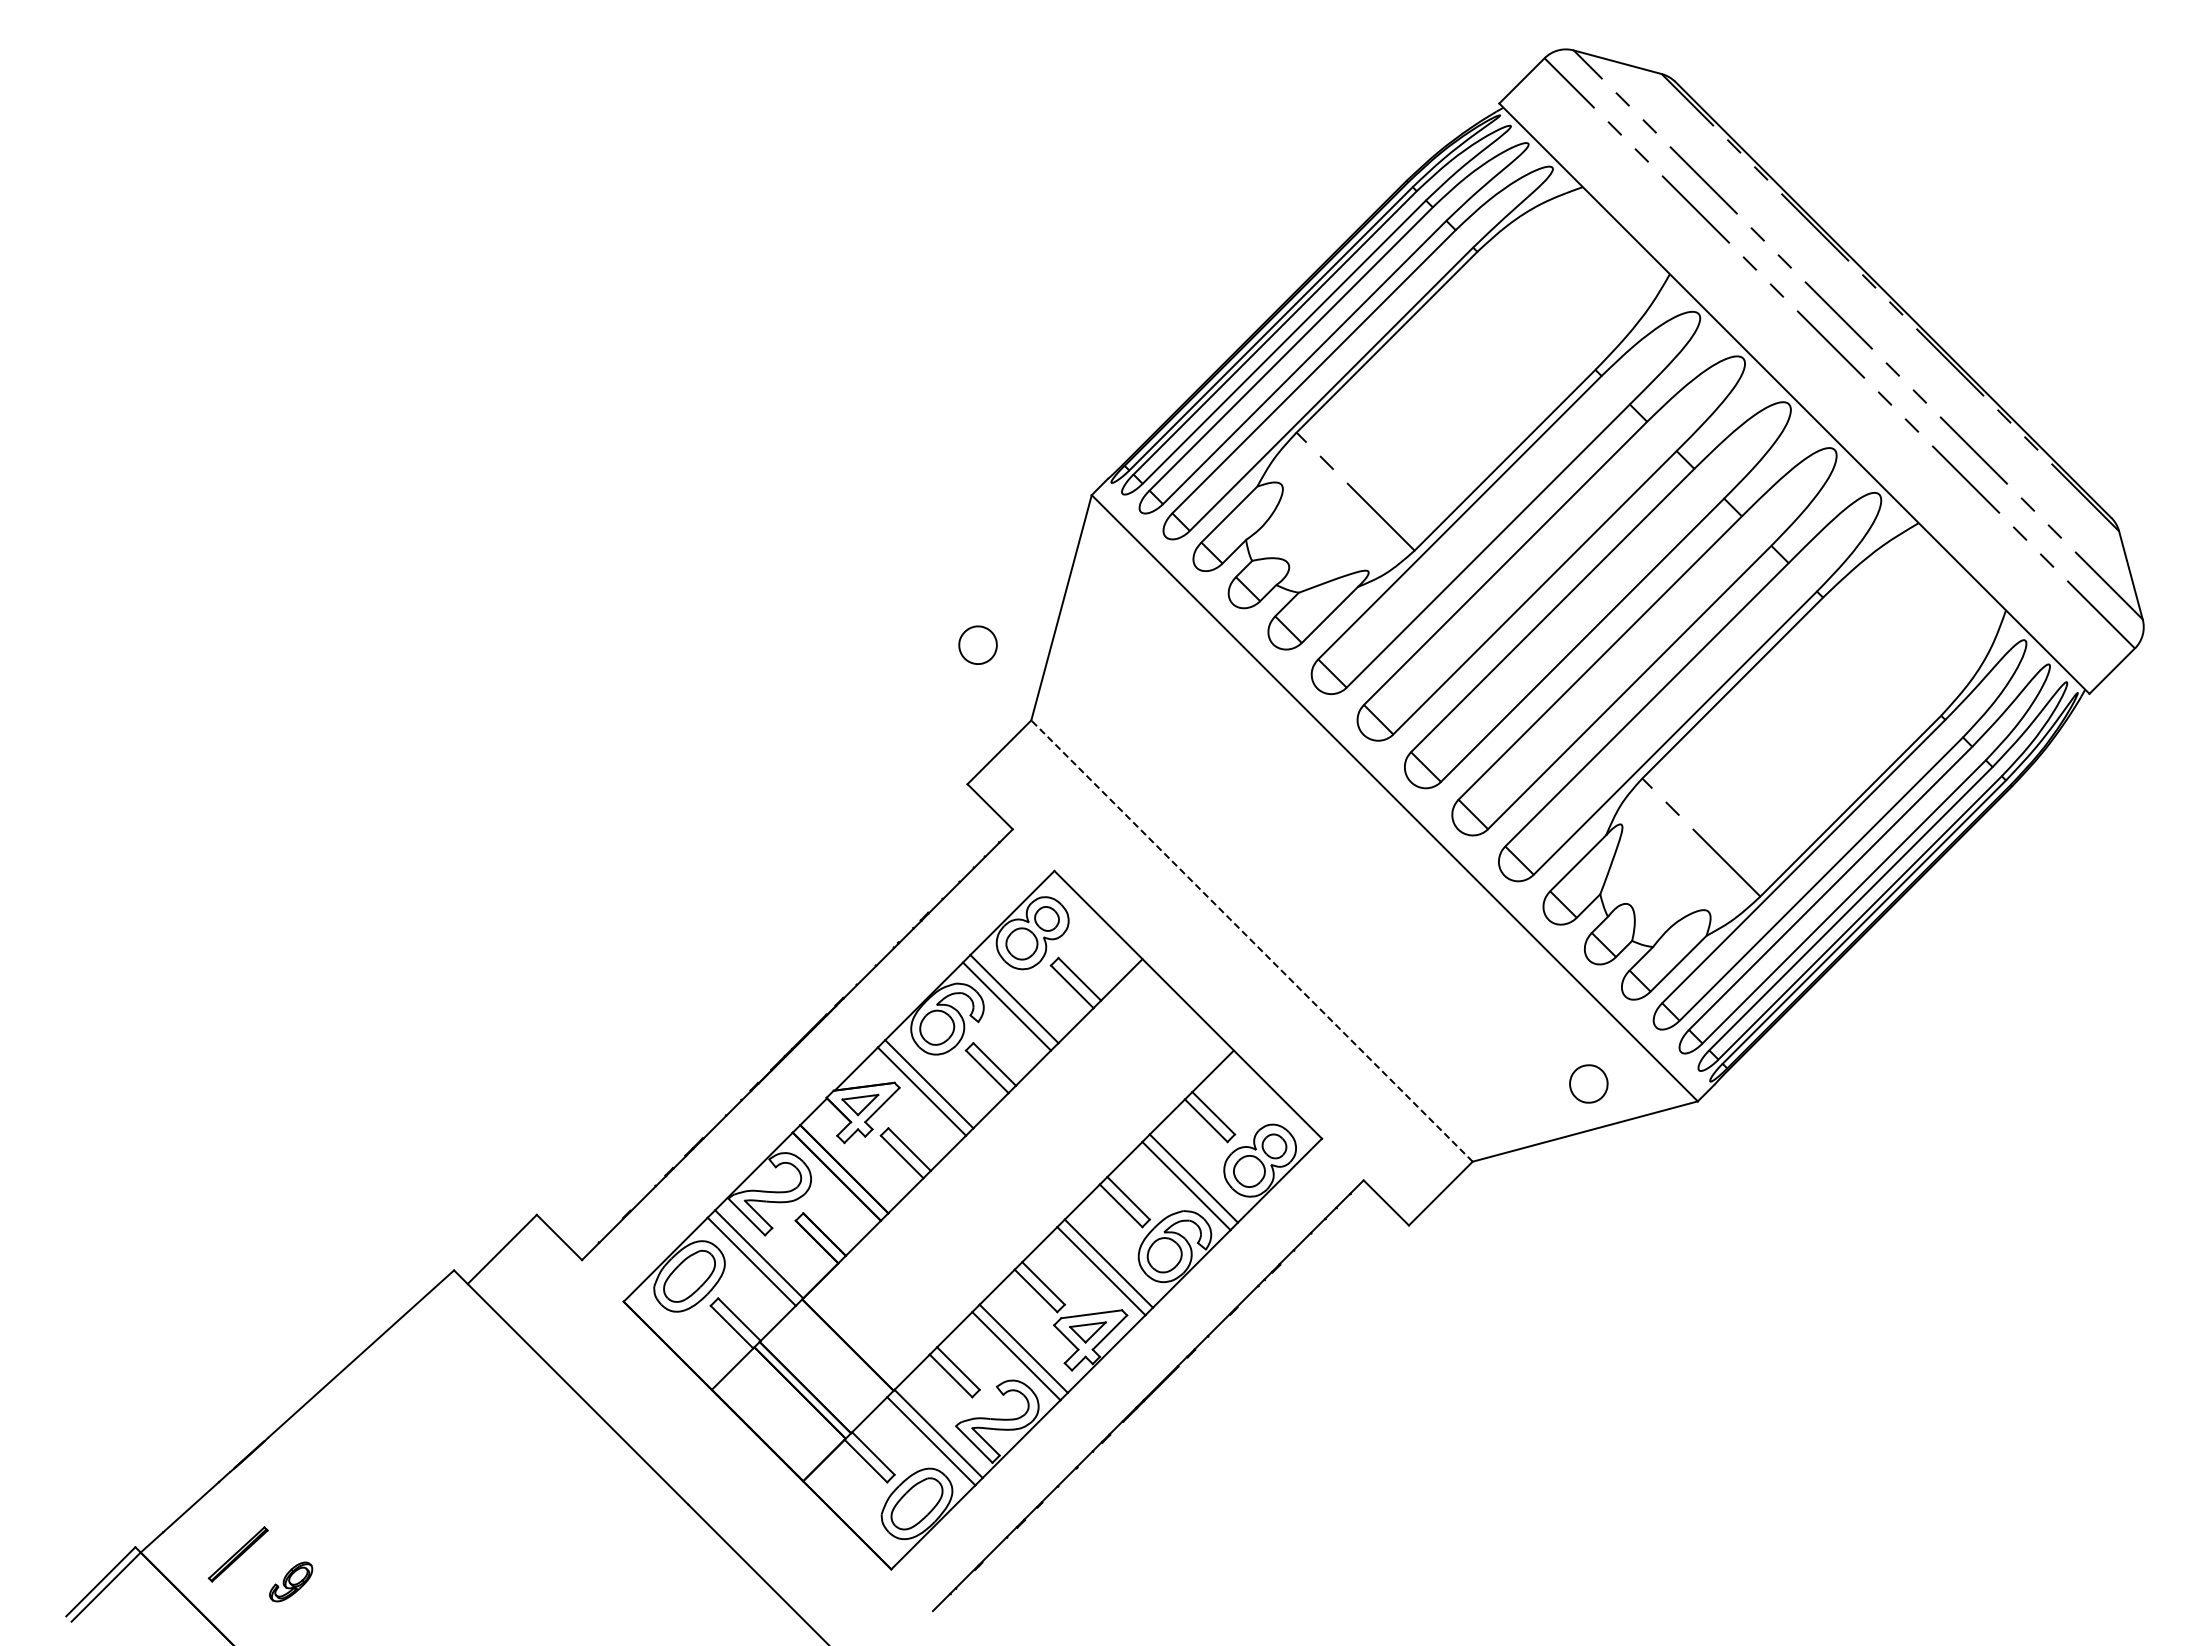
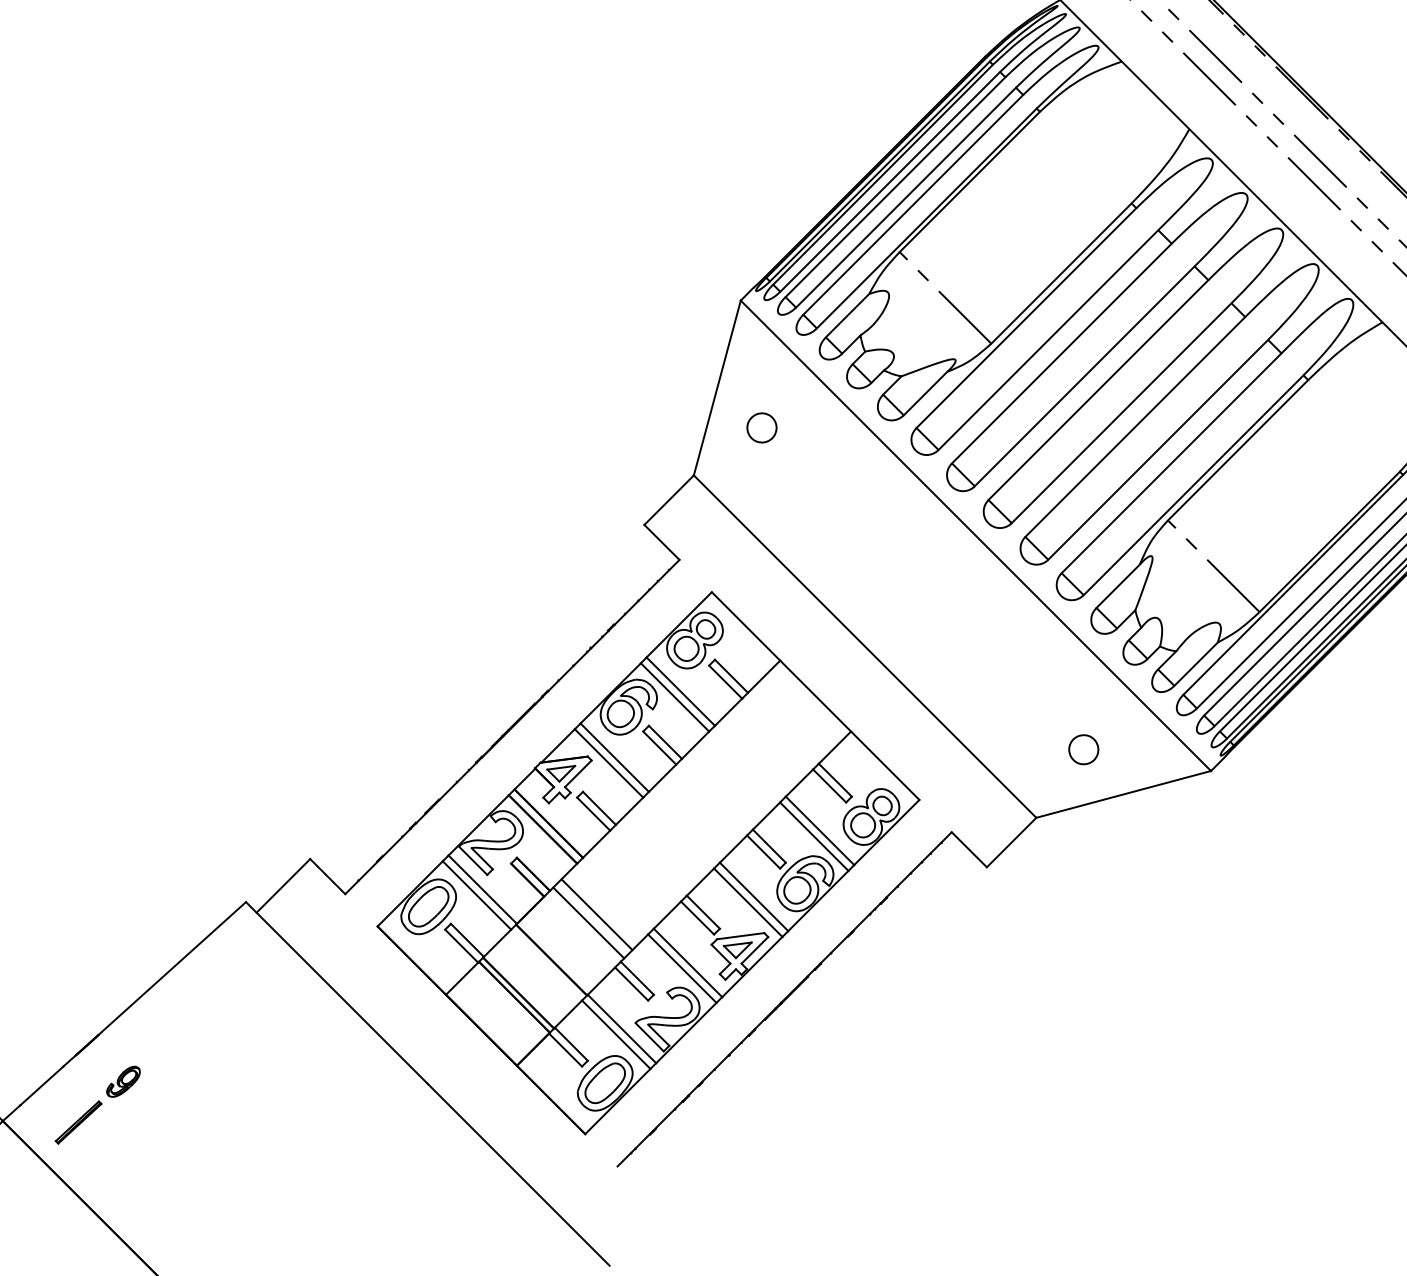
part: (977, 644) -> (761, 427), moved
line: (1251, 940) -> (864, 646), dashed -> solid
part: (1588, 1083) -> (1083, 749), moved
line: (906, 1286) -> (597, 914), added
line: (895, 1296) -> (588, 922), added
part: (291, 1581) -> (123, 1081), moved

